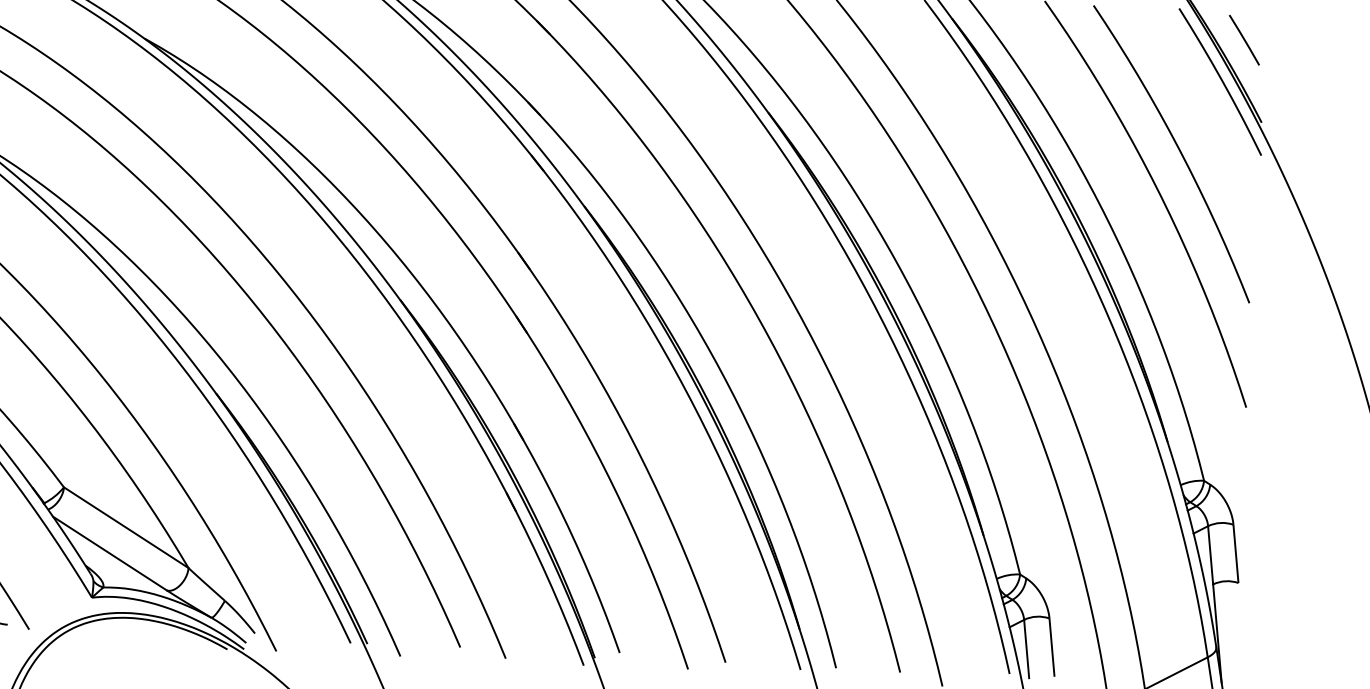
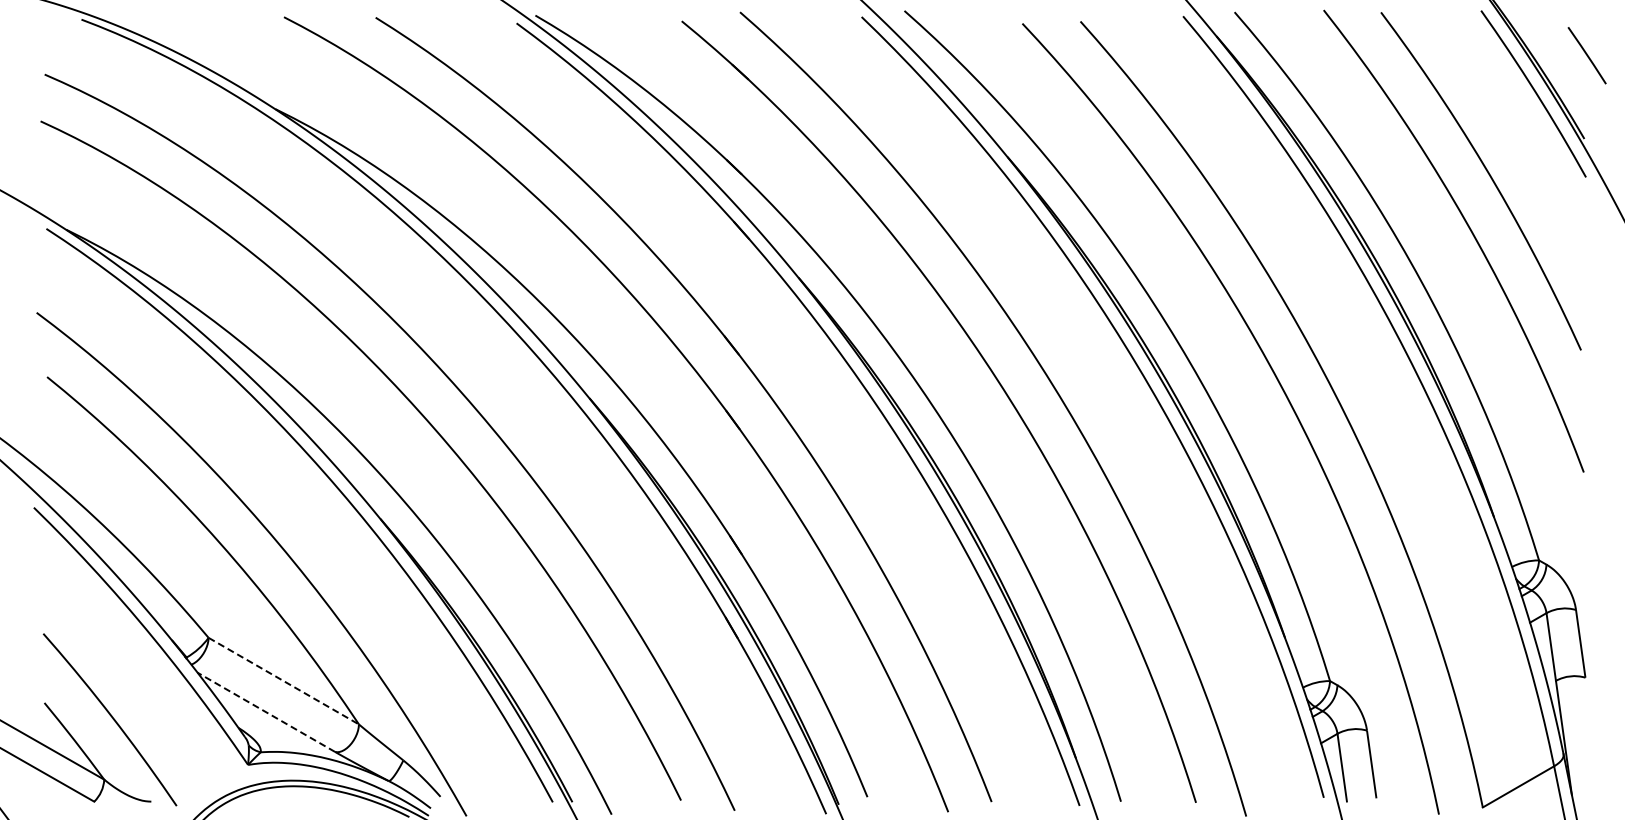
line: (1243, 40) -> (1586, 55), moved
line: (126, 528) -> (283, 681), solid -> dashed
line: (109, 553) -> (265, 712), solid -> dashed

